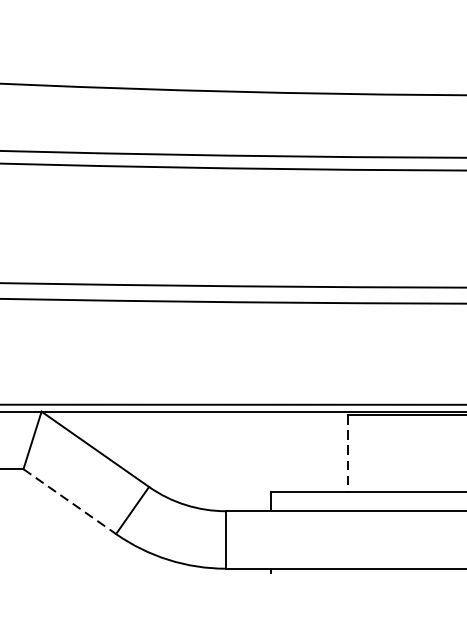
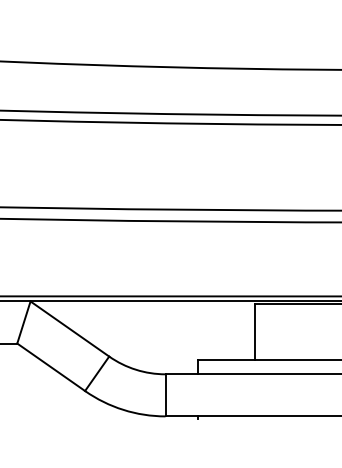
line: (347, 454) -> (254, 332), dashed -> solid
line: (70, 501) -> (51, 367), dashed -> solid

